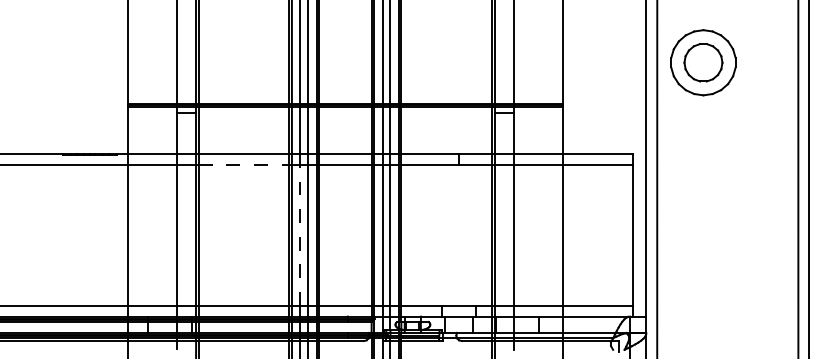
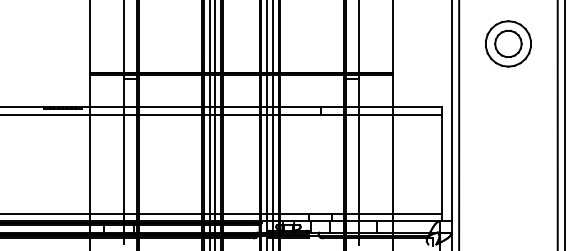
part: (703, 62) -> (508, 43), moved
line: (244, 165) -> (170, 115), dashed -> solid
line: (299, 233) -> (209, 163), dashed -> solid

